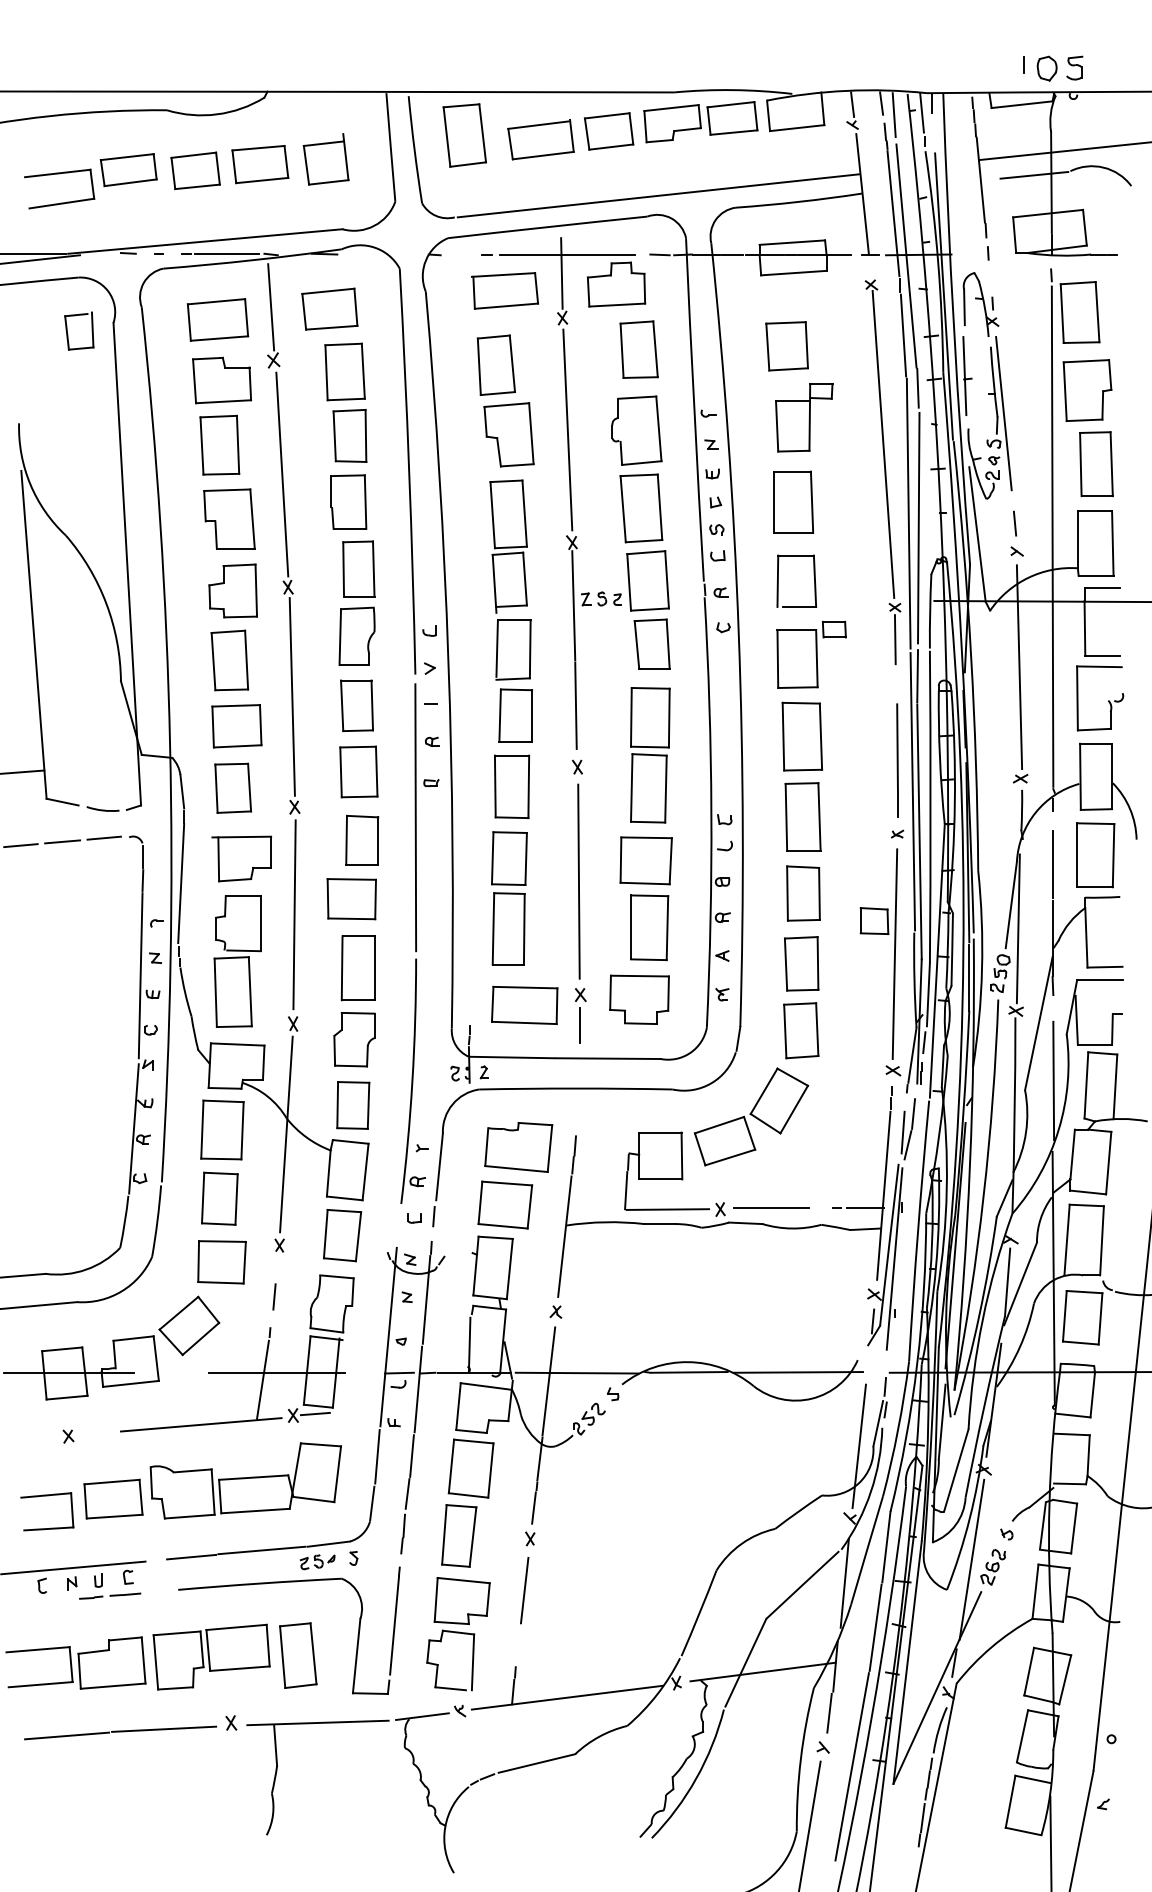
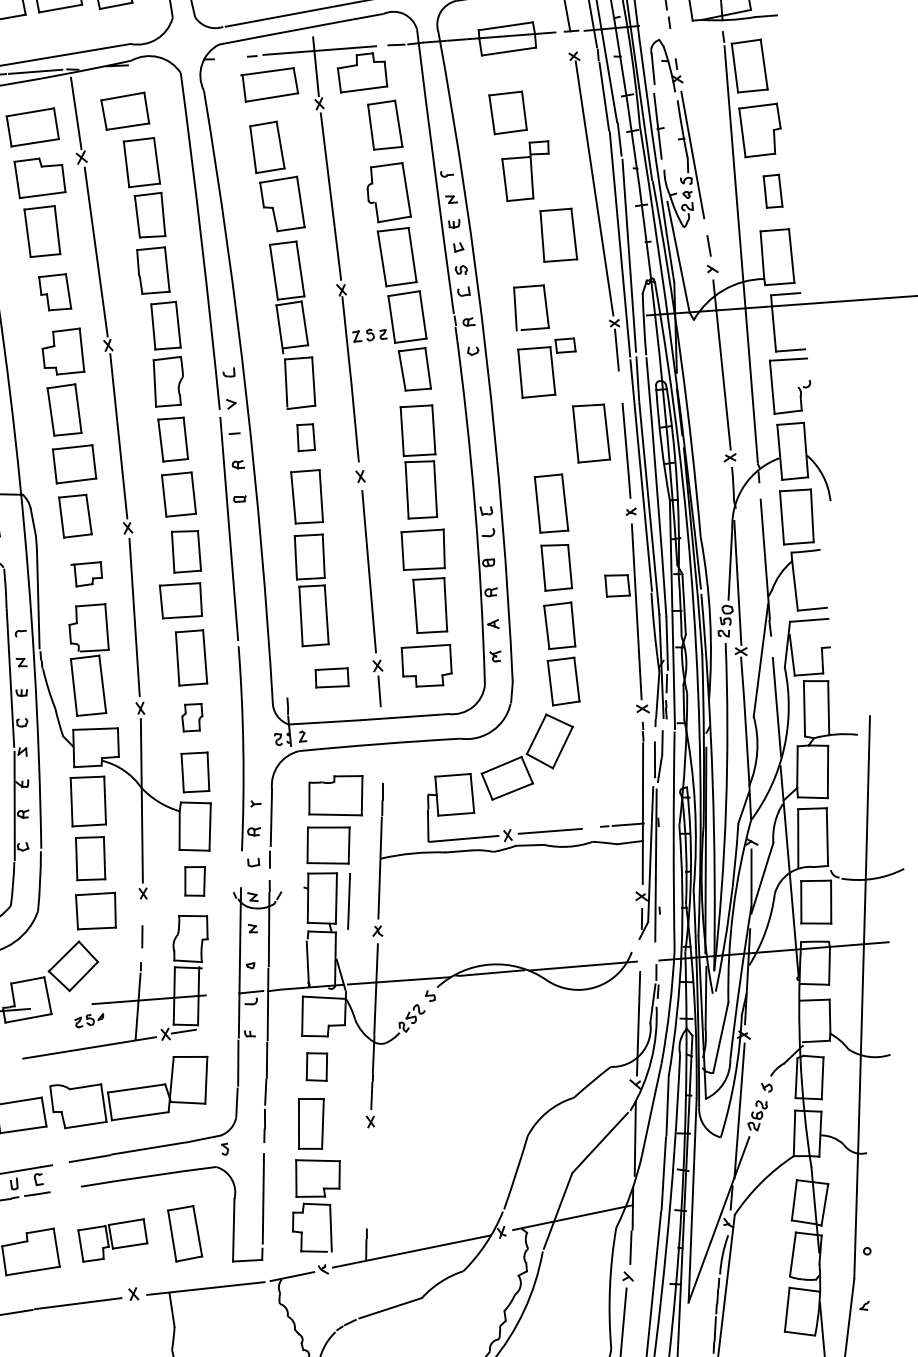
part: (1096, 464) -> (773, 191), size x0.6
part: (793, 501) -> (558, 234), moved
part: (229, 518) -> (55, 291), size x0.7
part: (515, 715) -> (305, 437), size x0.6
part: (802, 736) -> (591, 433), moved
part: (241, 858) -> (86, 574), size x0.6
part: (524, 1004) -> (331, 677), size x0.6
part: (354, 1039) -> (192, 717), size x0.6
part: (342, 1235) -> (195, 881), size x0.7
part: (470, 1468) -> (316, 1067), size x0.6
part: (317, 1562) -> (89, 1020), moved
line: (524, 1590) -> (348, 901), moved
part: (211, 1656) -> (112, 1240), size x0.7

